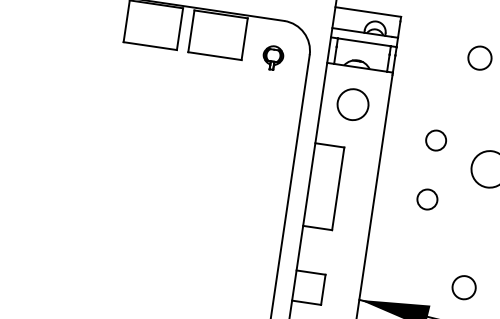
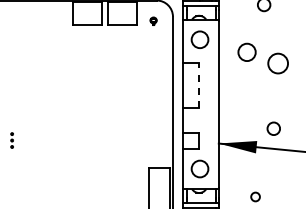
part: (272, 58) -> (153, 21), size x0.6
circle: (436, 140) -> (247, 52), size x1.6
line: (337, 187) -> (198, 85), solid -> dashed
circle: (427, 199) -> (247, 84), removed

